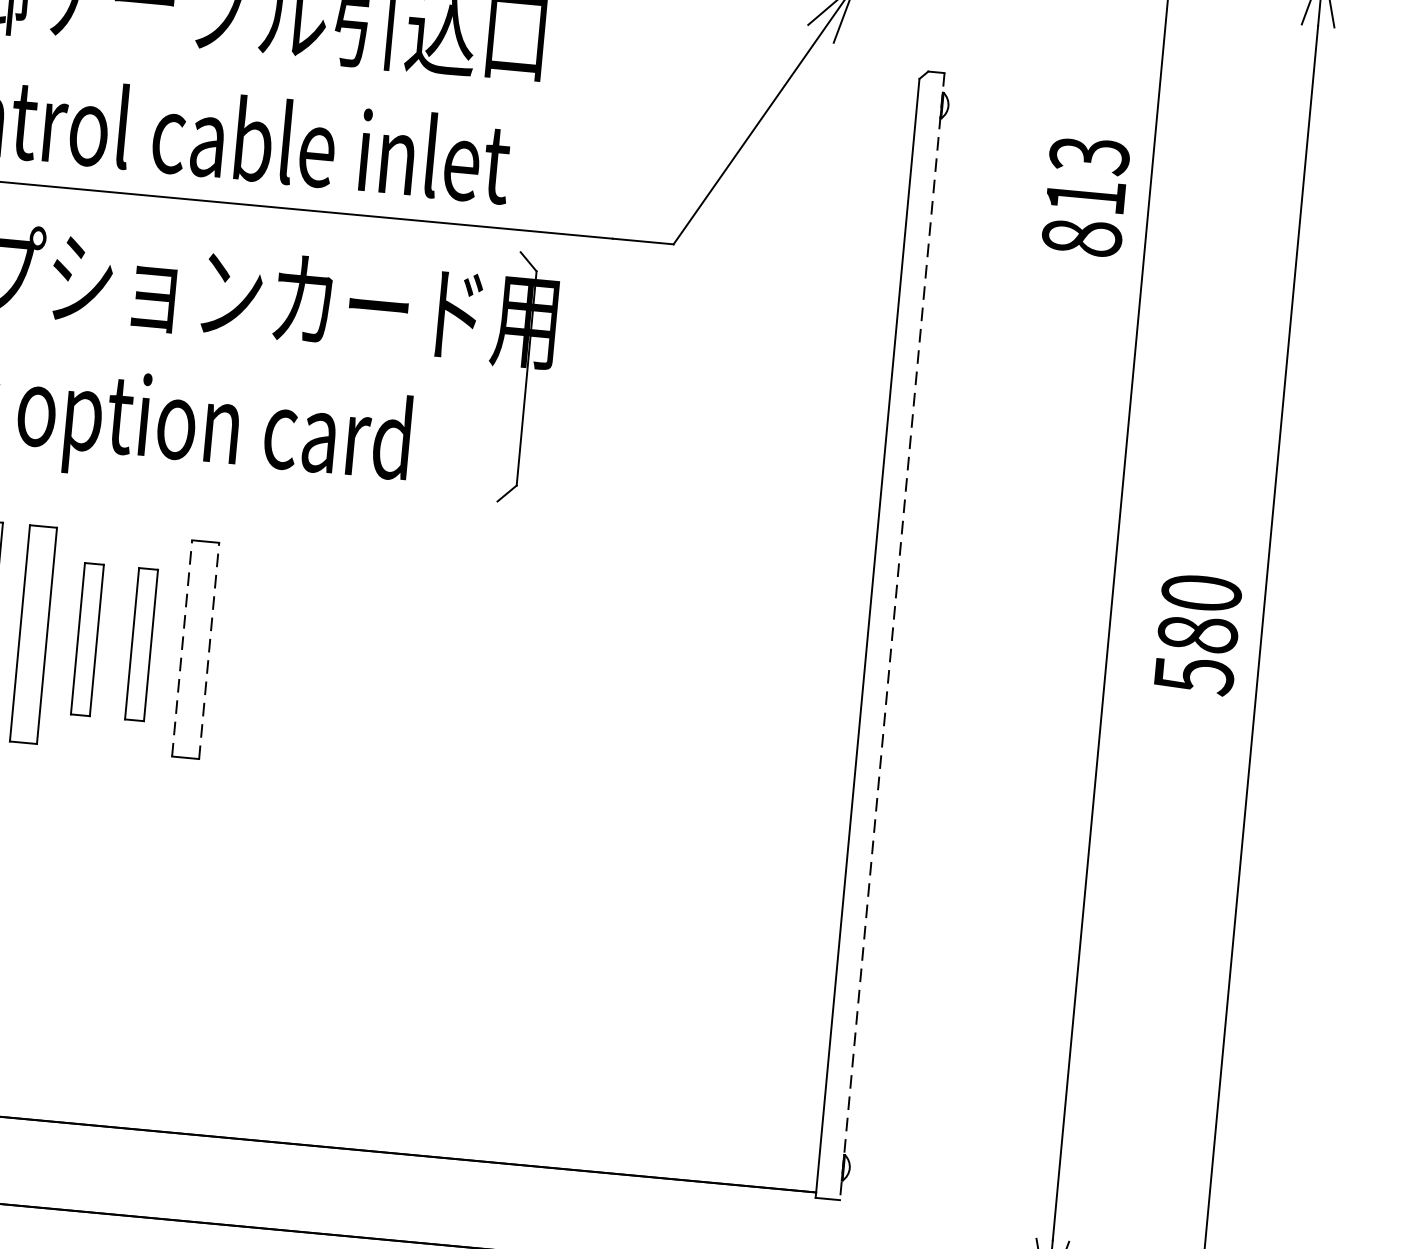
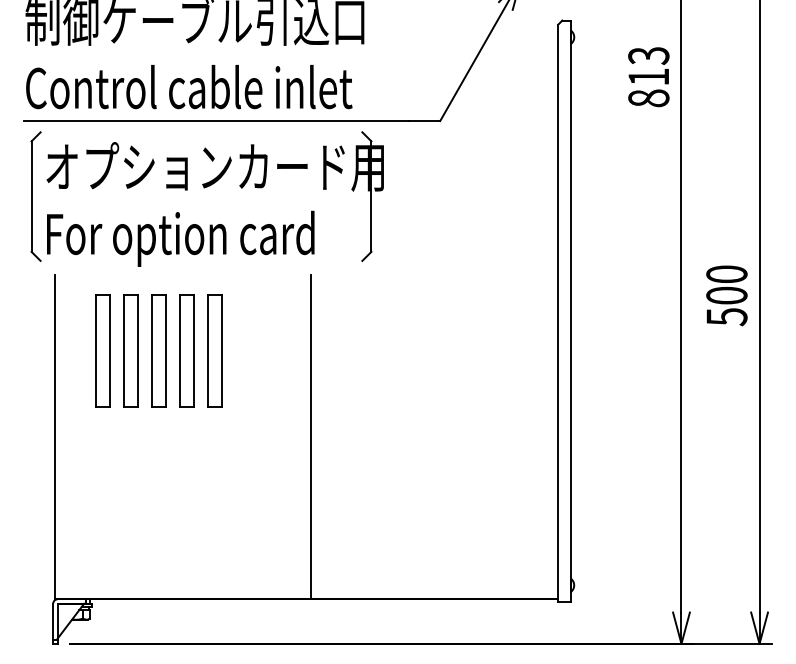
text: (1197, 633) -> (726, 295), 580 -> 500
line: (891, 636) -> (570, 311), dashed -> solid
part: (86, 638) -> (158, 350), size x1.43
part: (140, 643) -> (186, 350), size x1.43
line: (183, 649) -> (208, 351), dashed -> solid
line: (208, 651) -> (221, 351), dashed -> solid
line: (367, 832) -> (311, 436), added

